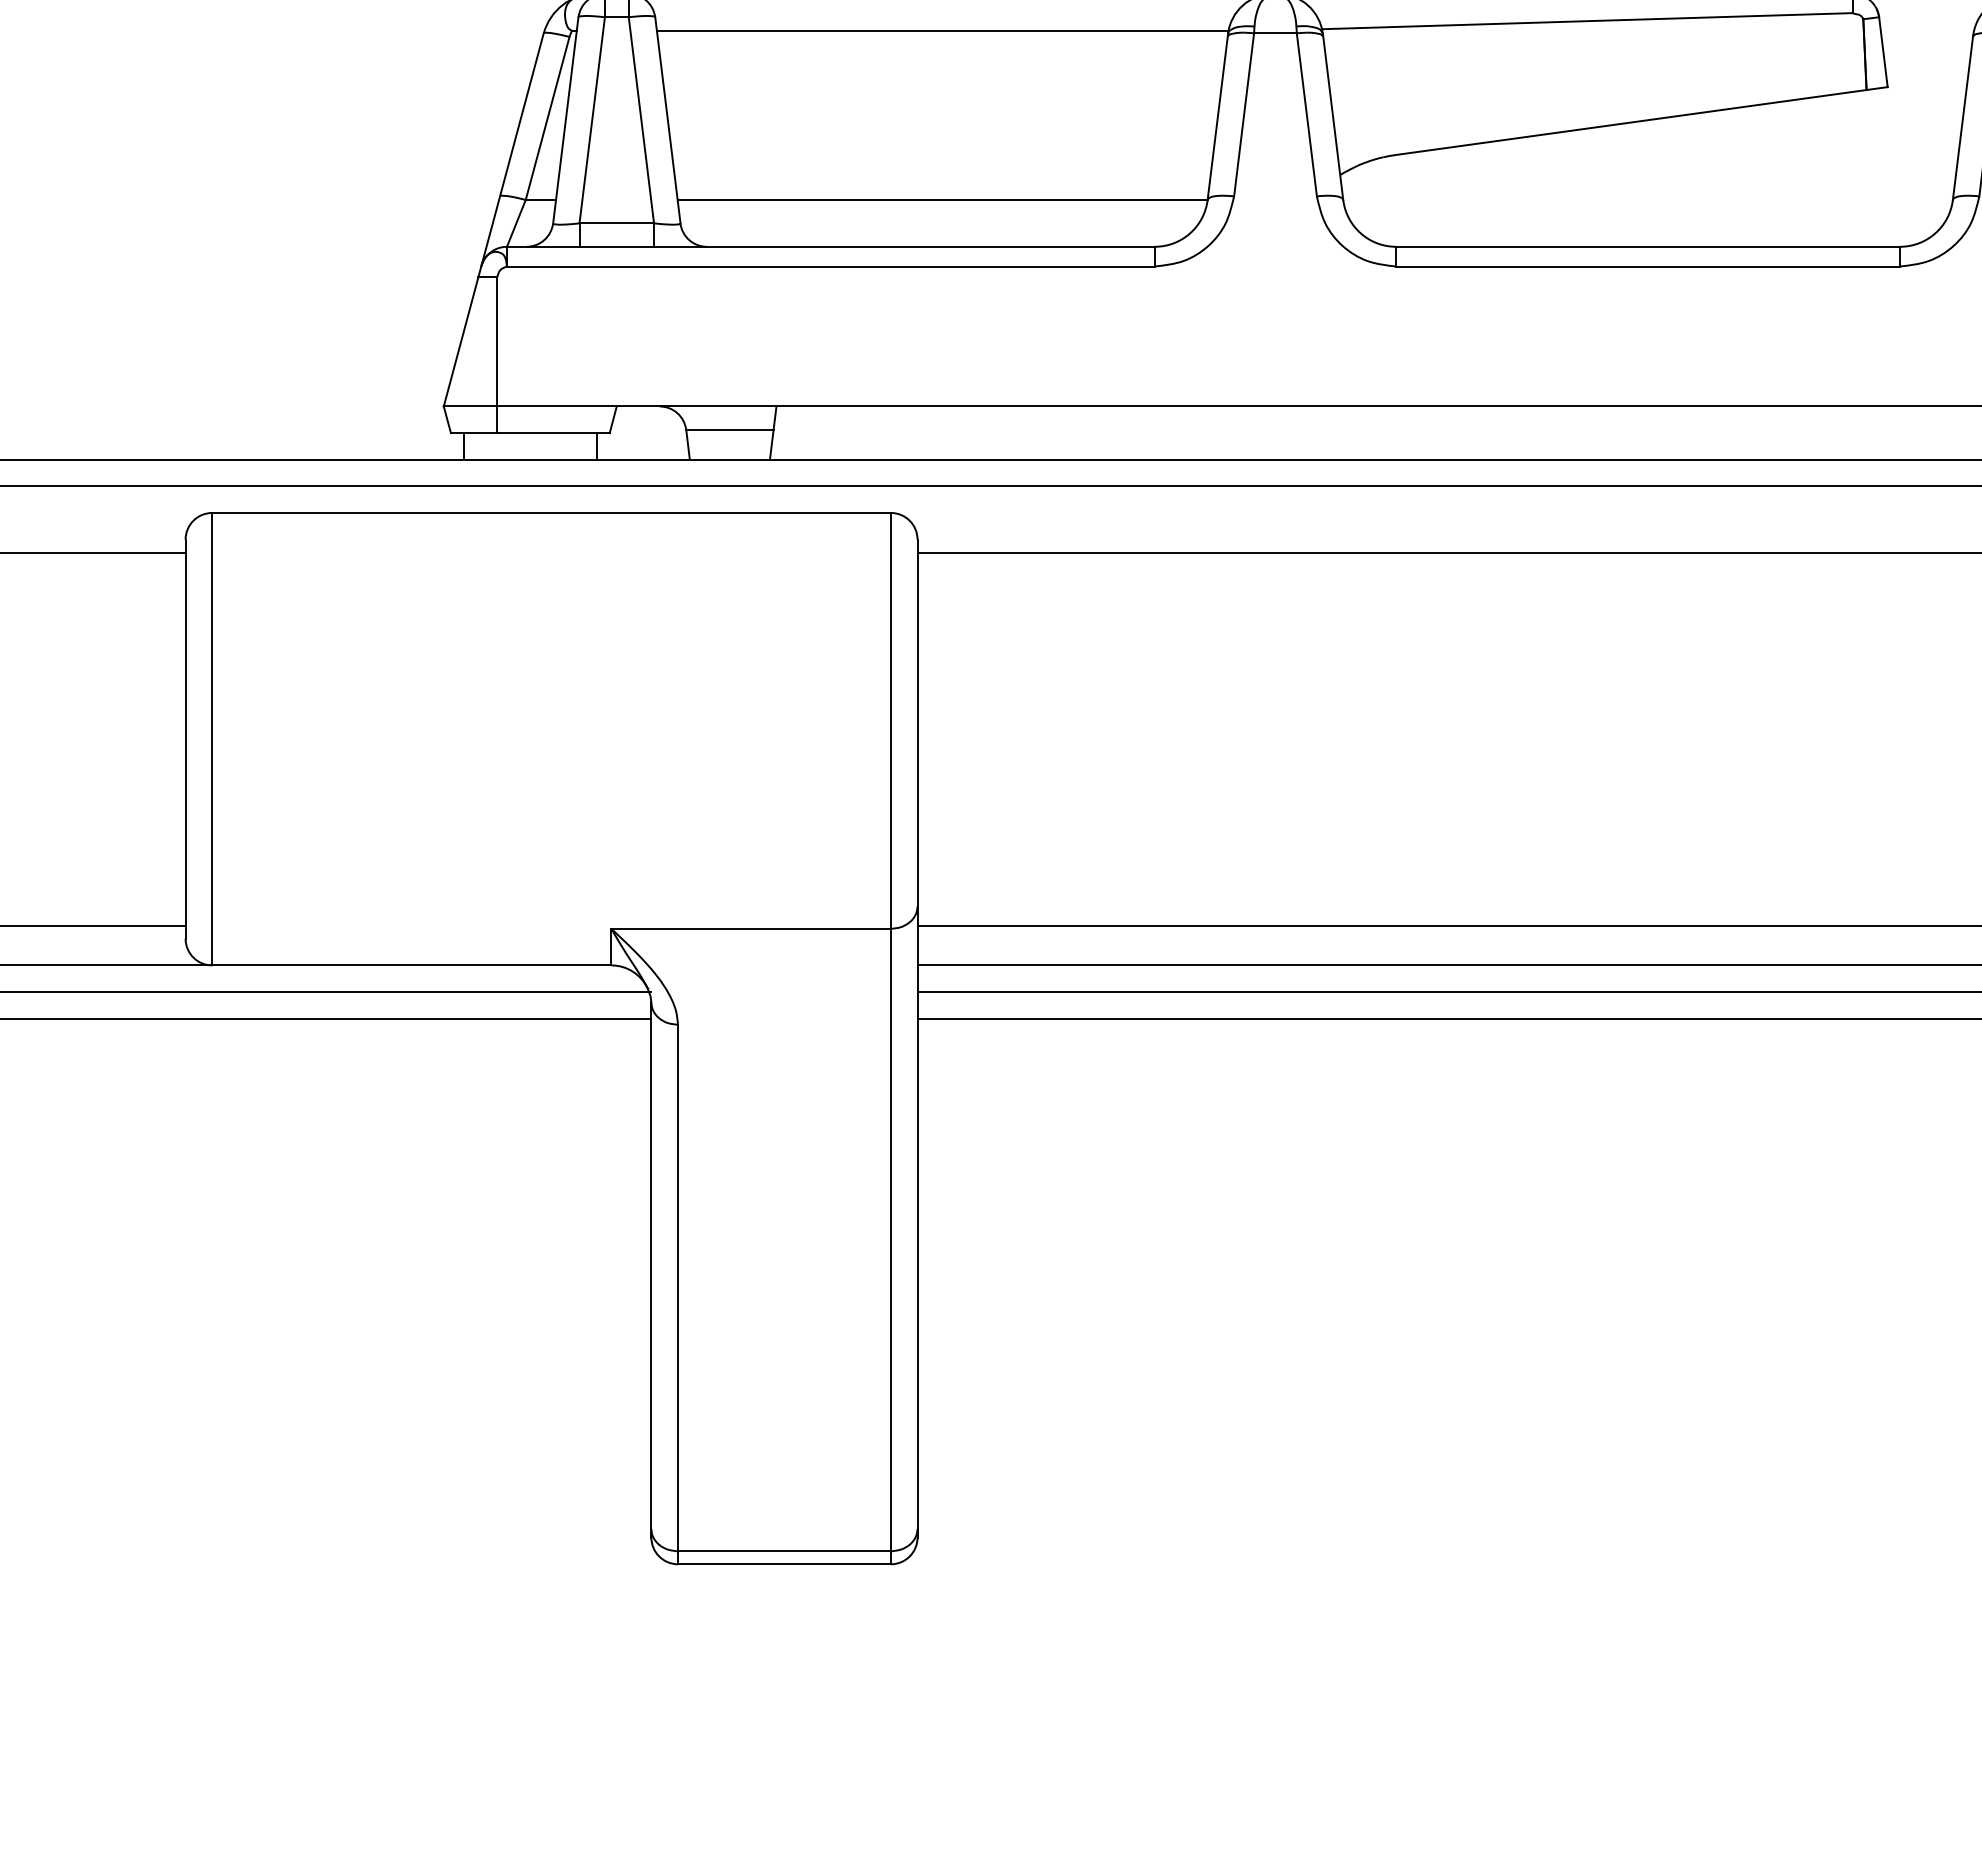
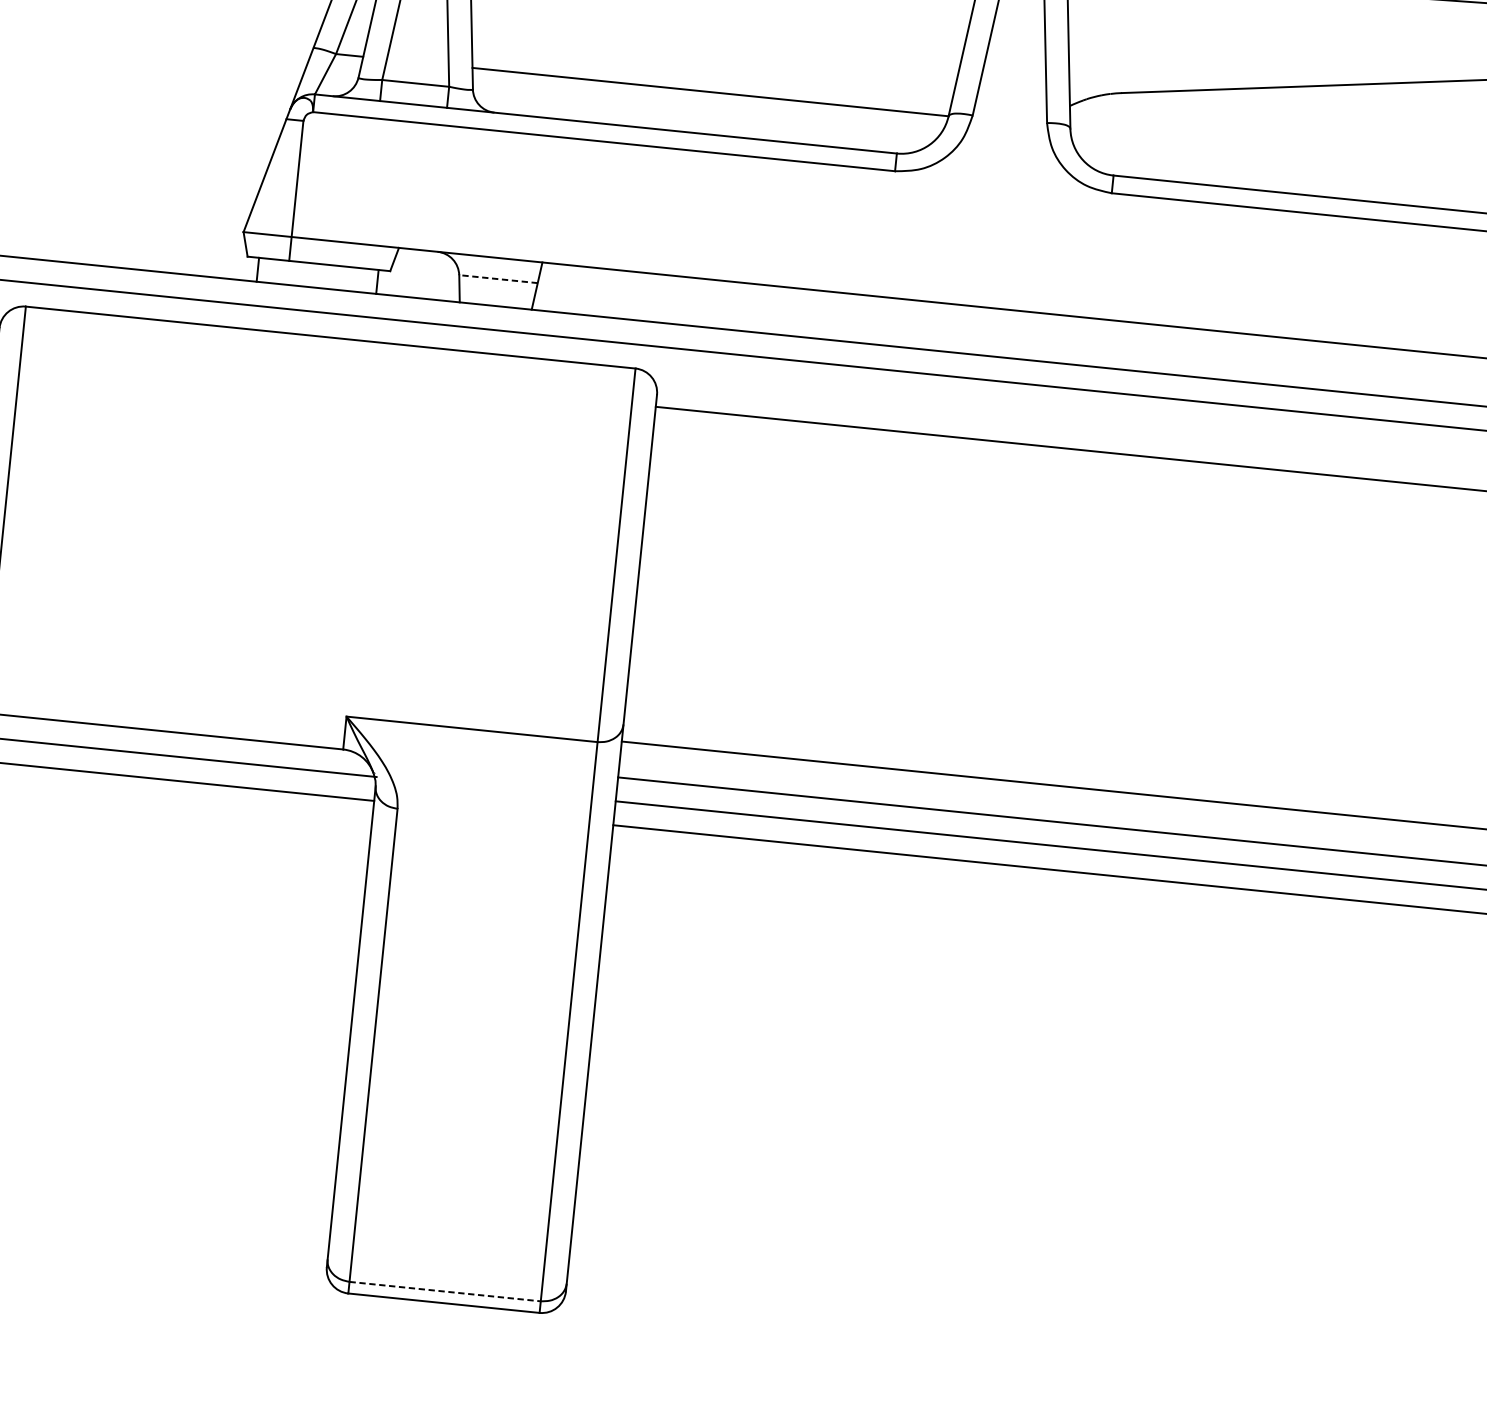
line: (729, 429) -> (498, 278), solid -> dashed
line: (784, 1551) -> (445, 1291), solid -> dashed

